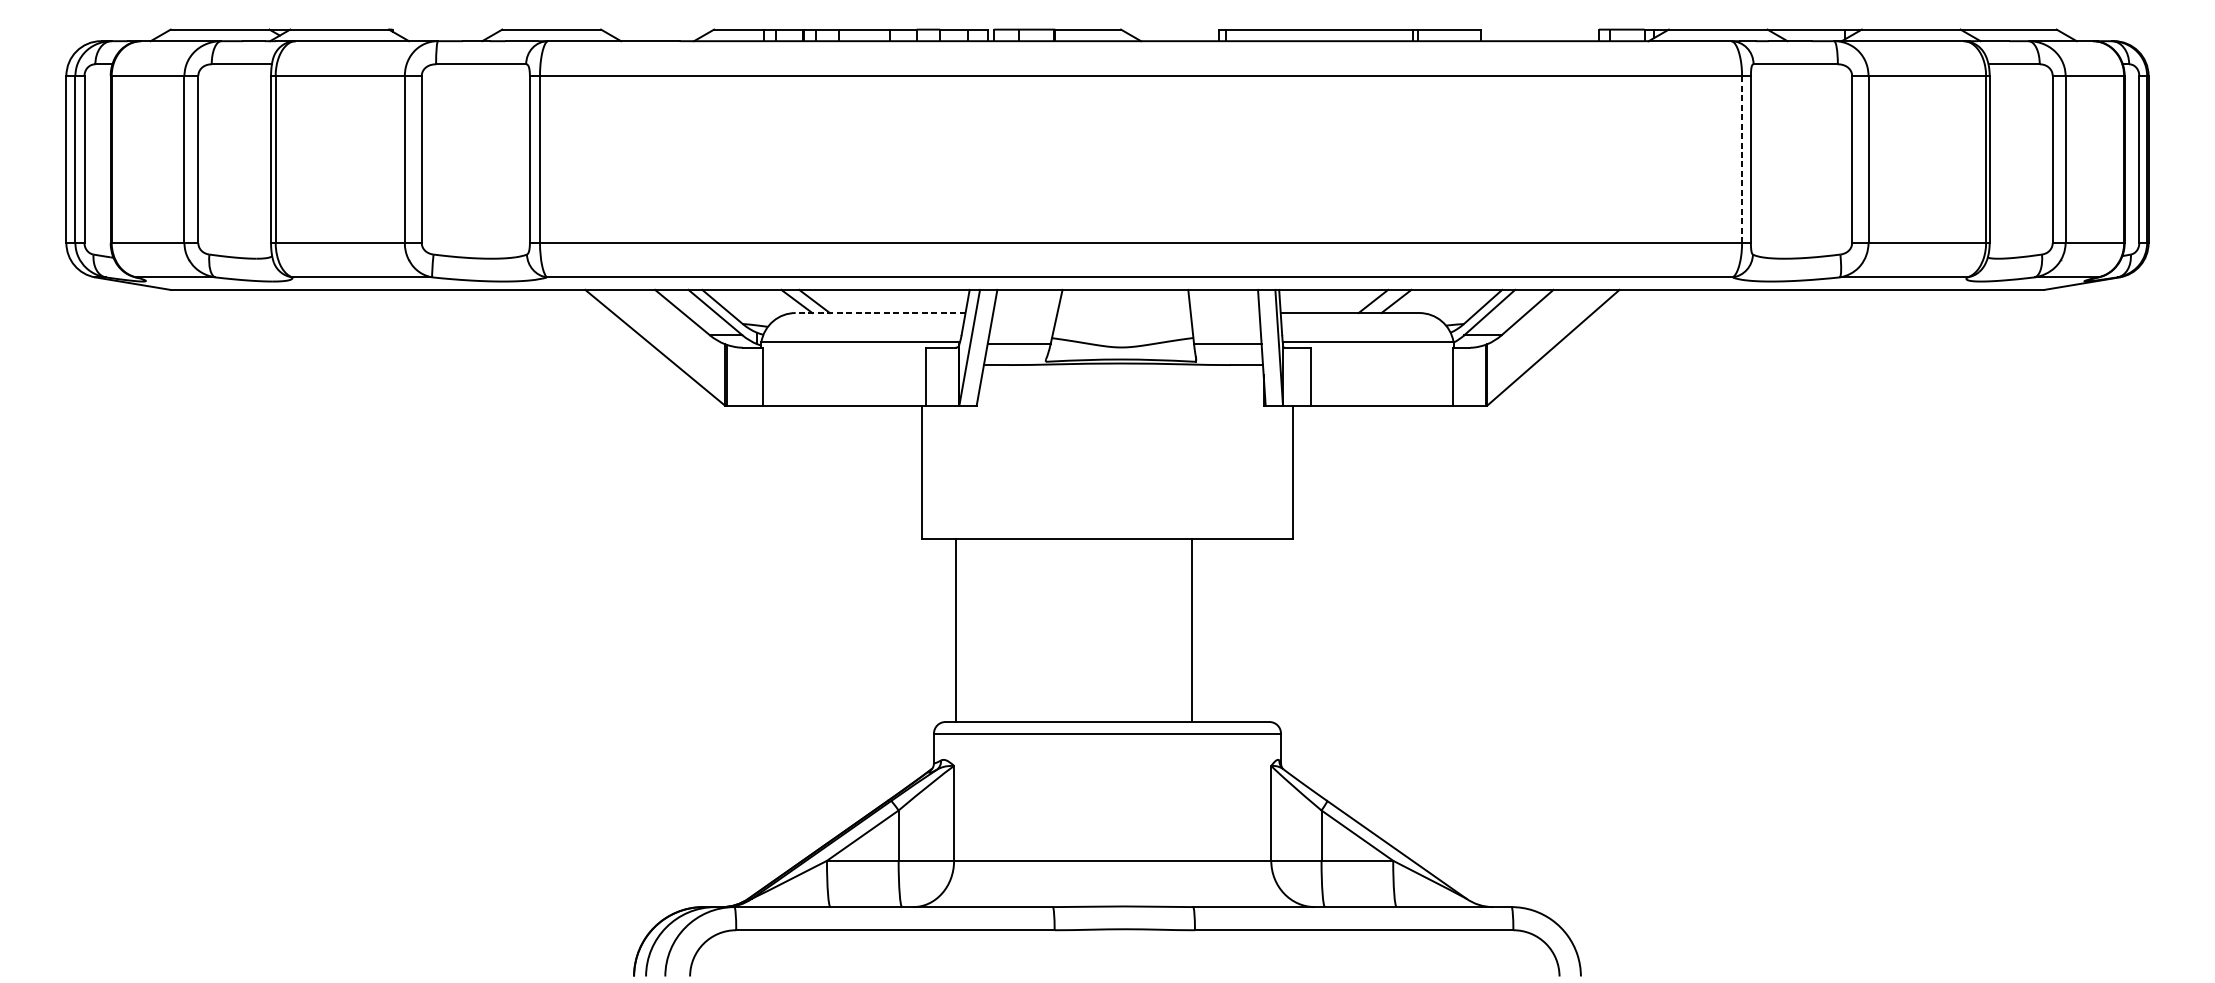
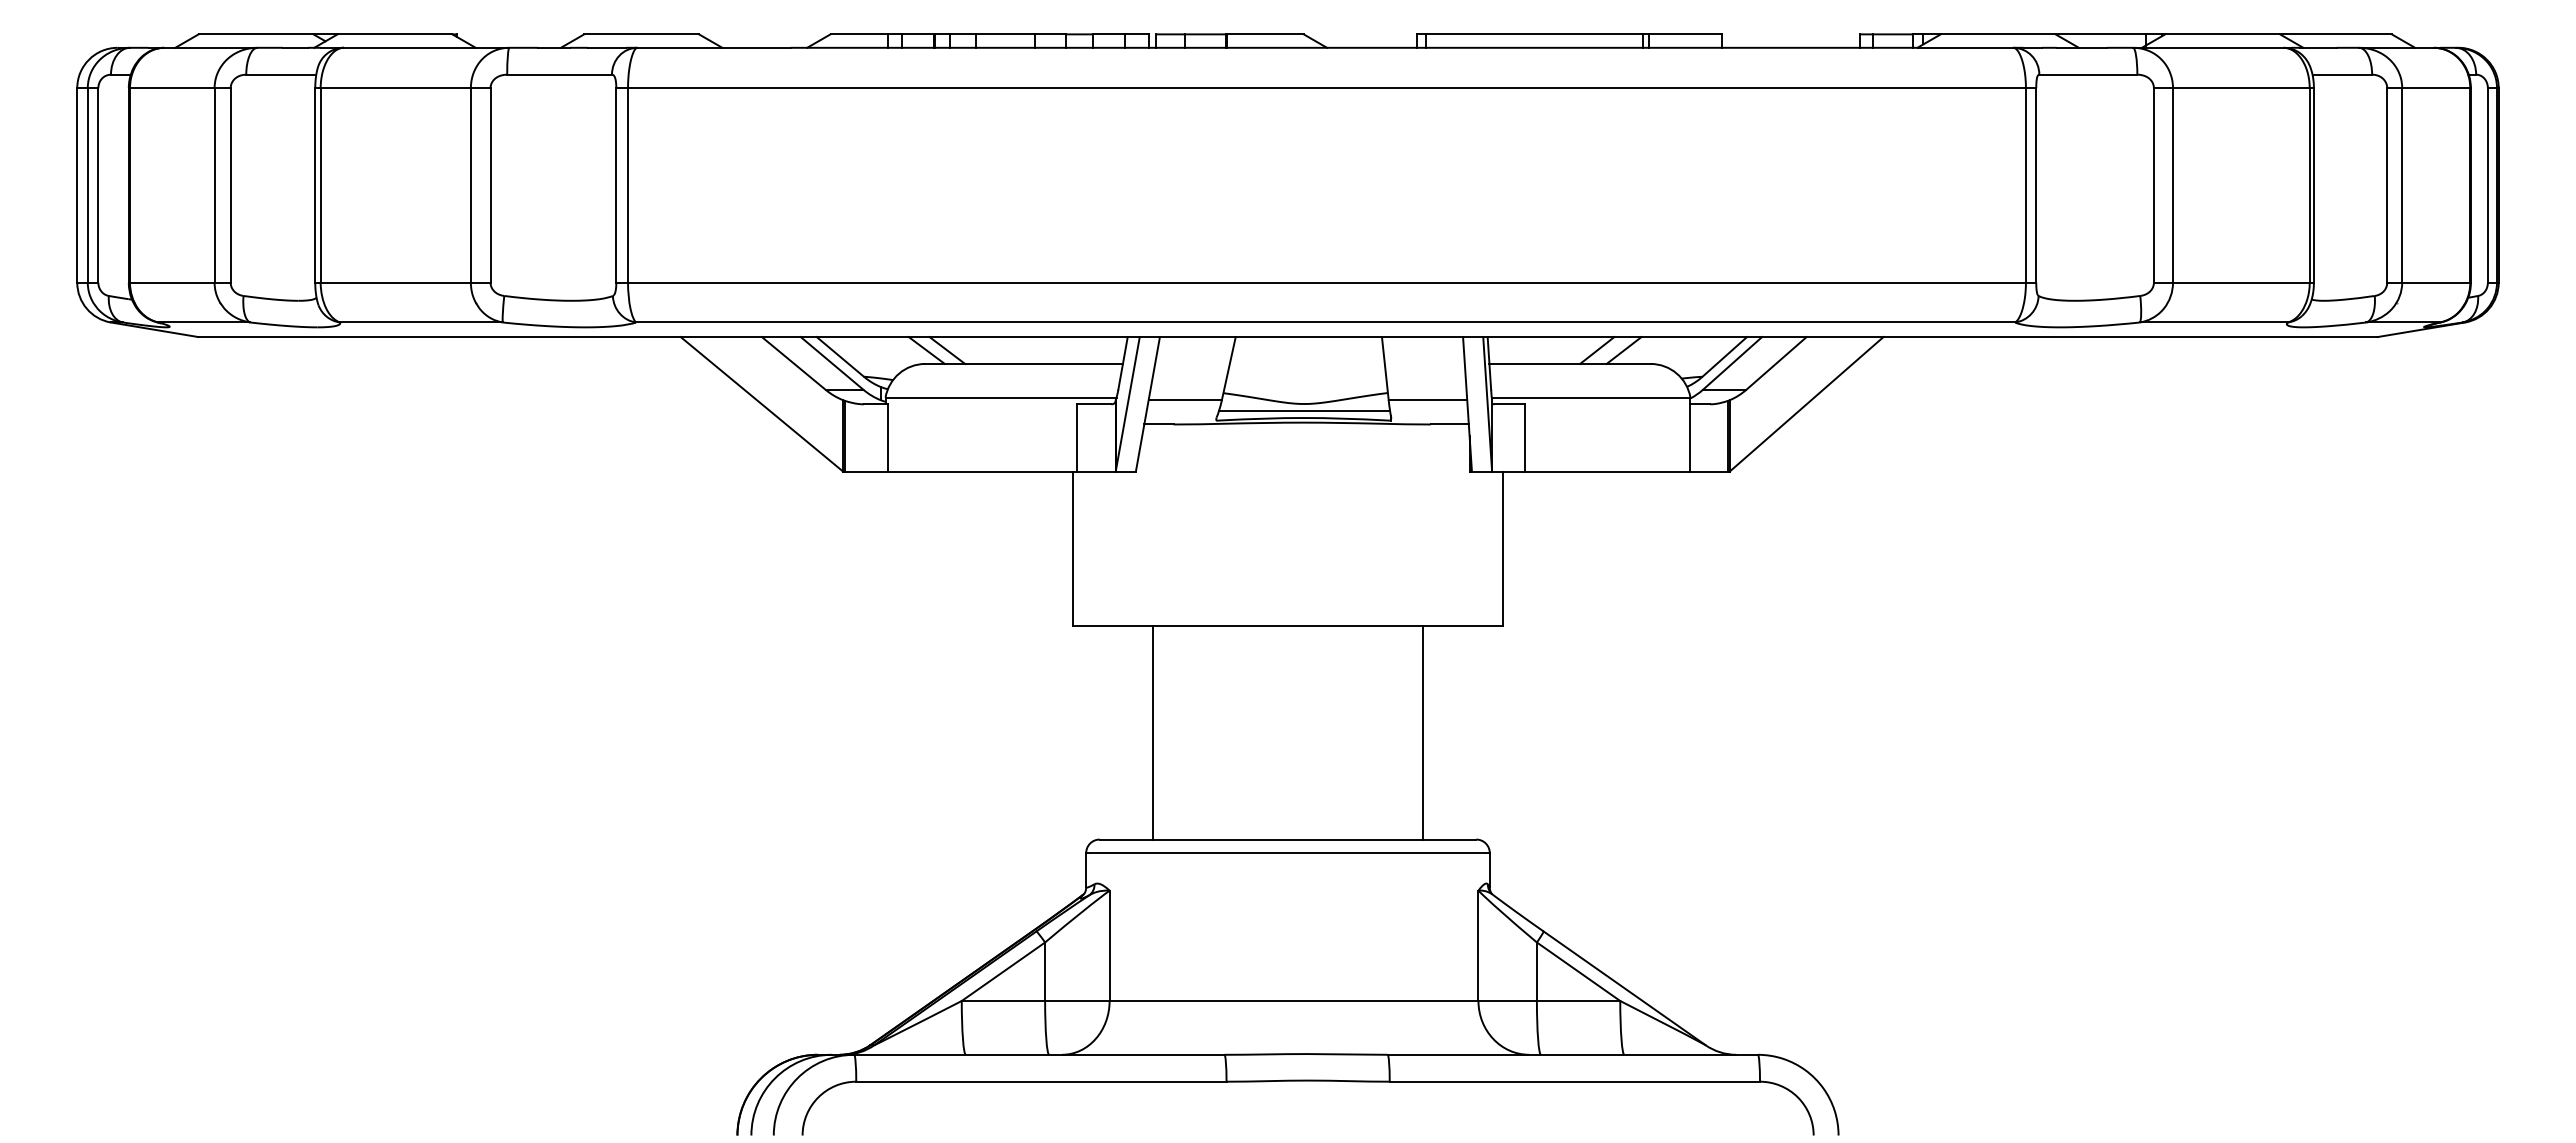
line: (1741, 158) -> (2025, 184), dashed -> solid
line: (880, 312) -> (1024, 363), dashed -> solid
line: (1121, 353) -> (1304, 411), added
line: (955, 629) -> (1153, 732), moved
line: (1192, 629) -> (1422, 732), moved

